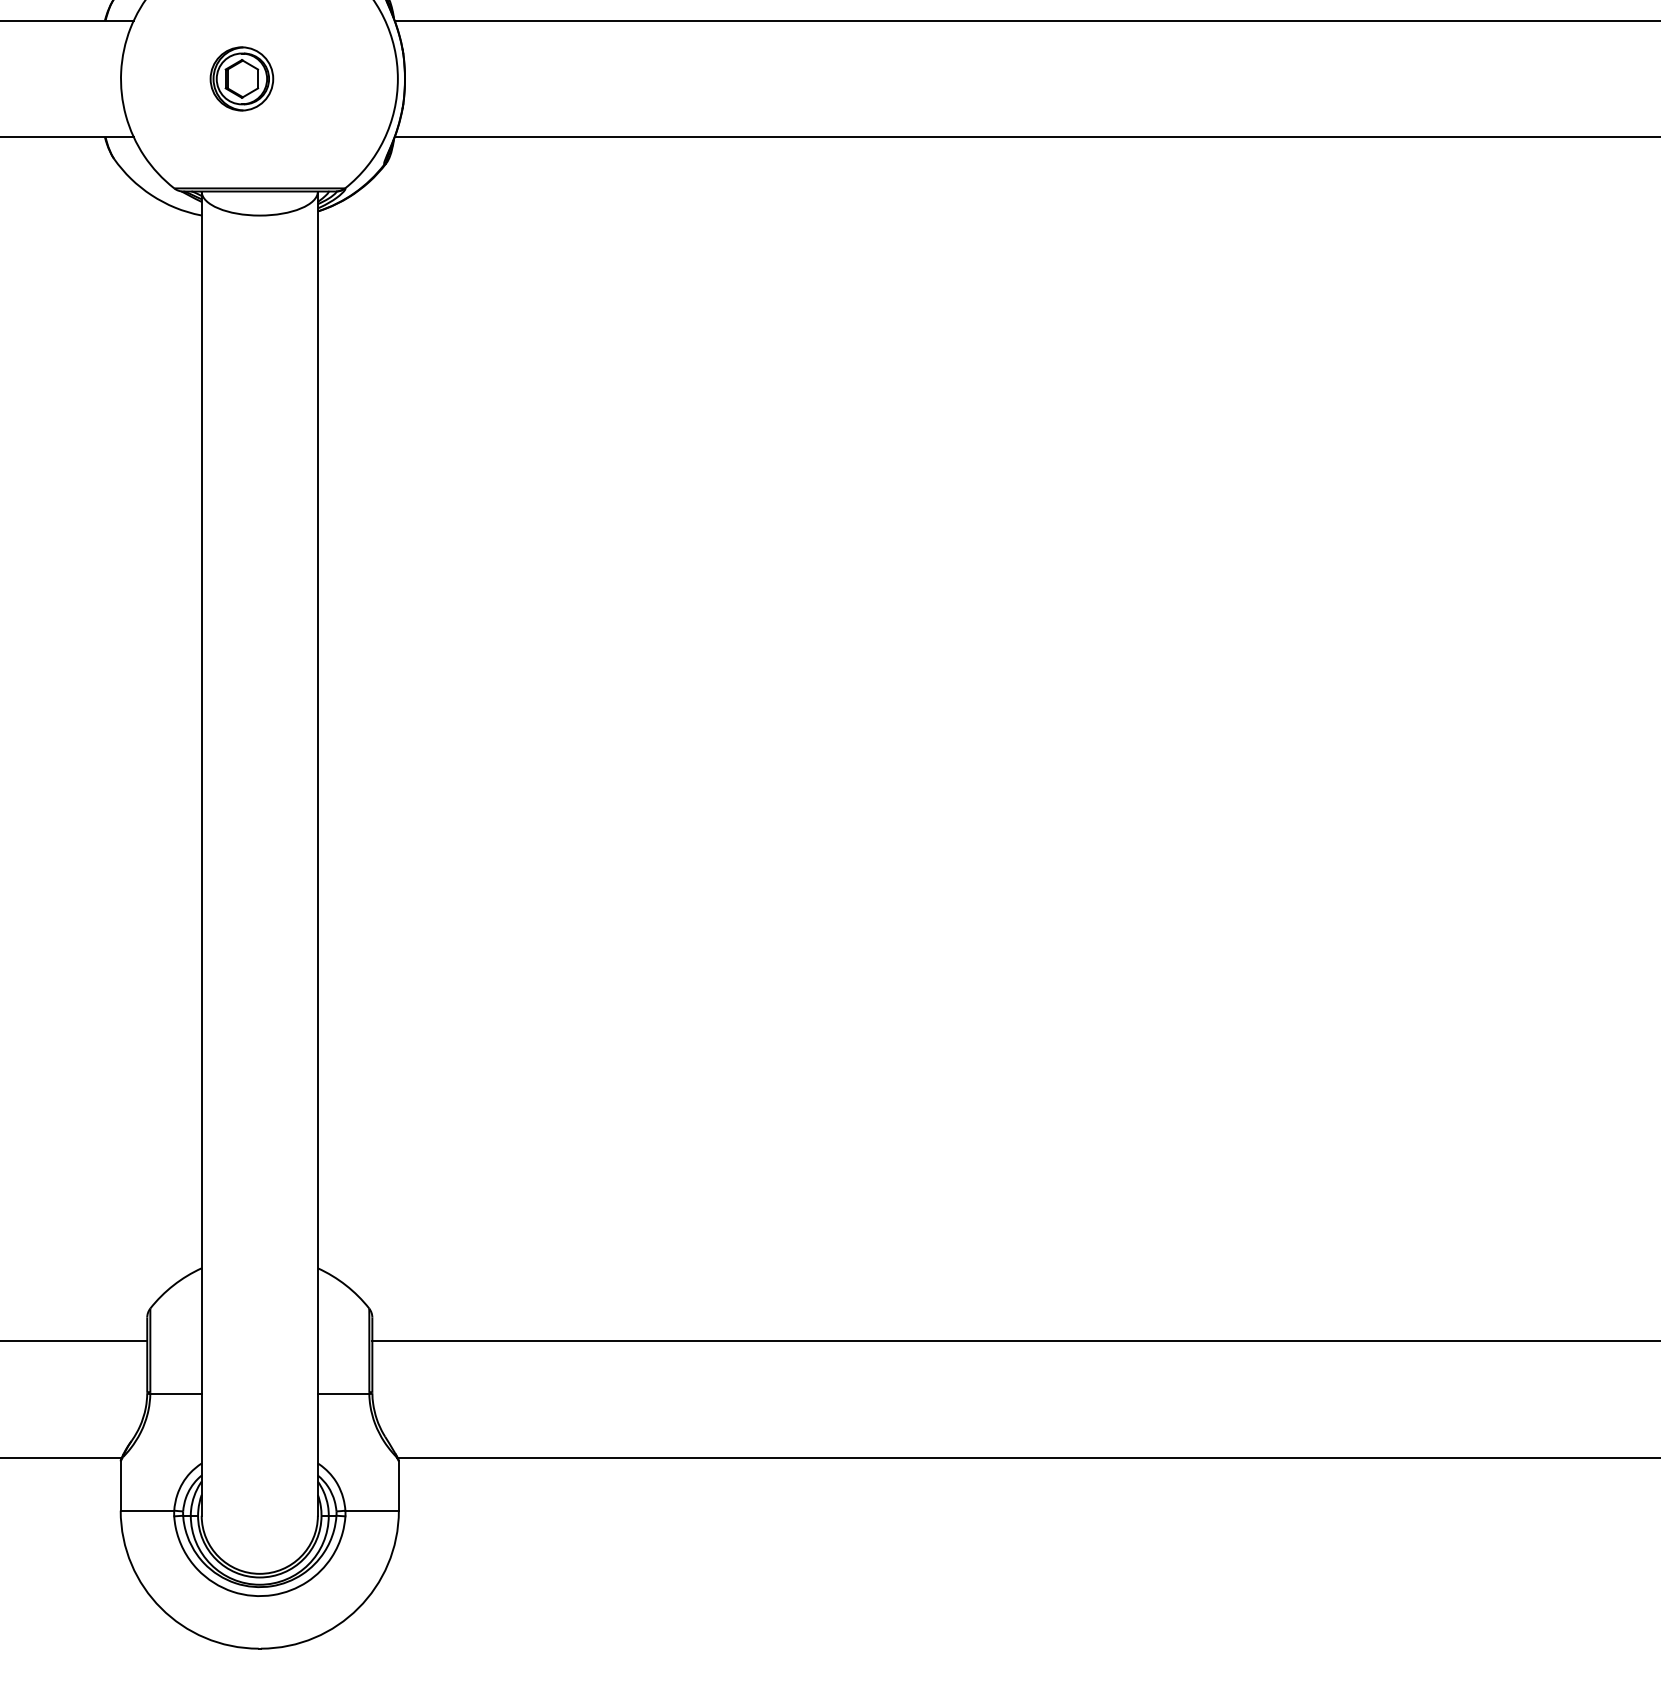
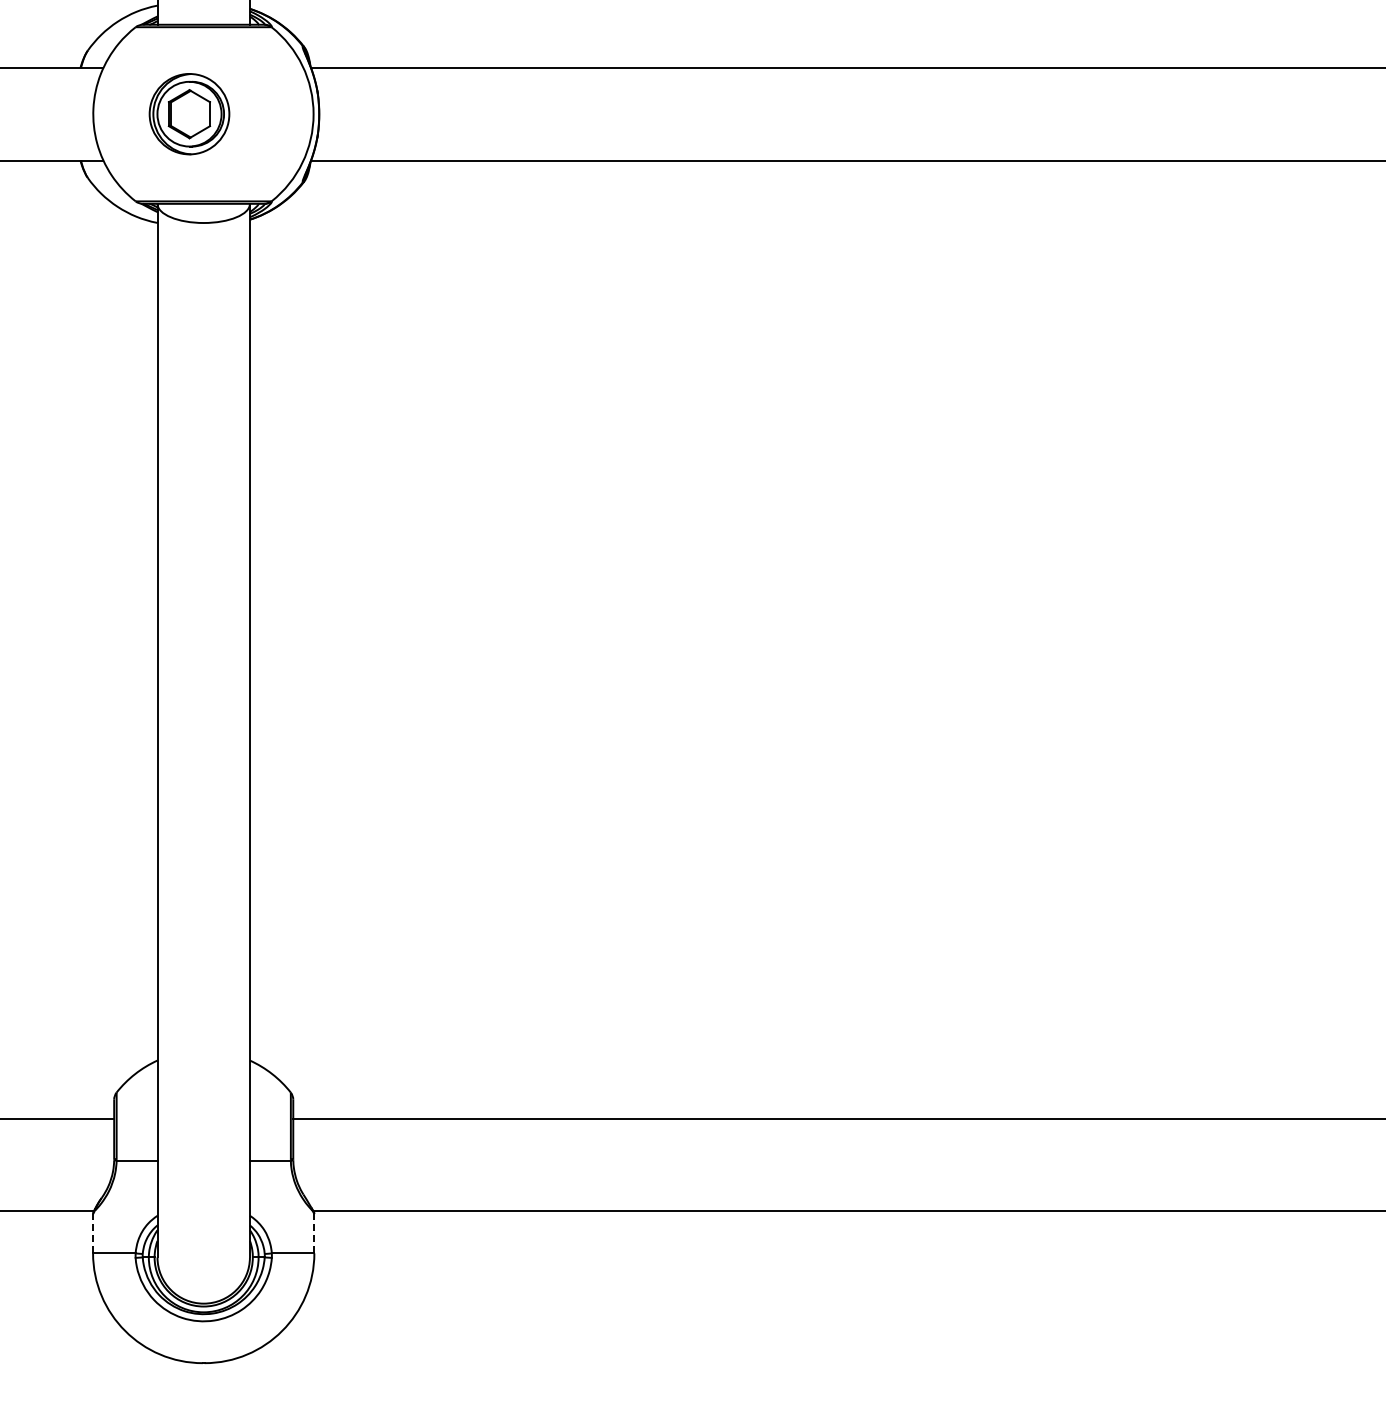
part: (241, 79) -> (189, 114), size x1.6
line: (121, 1485) -> (93, 1233), solid -> dashed
line: (399, 1485) -> (314, 1233), solid -> dashed

